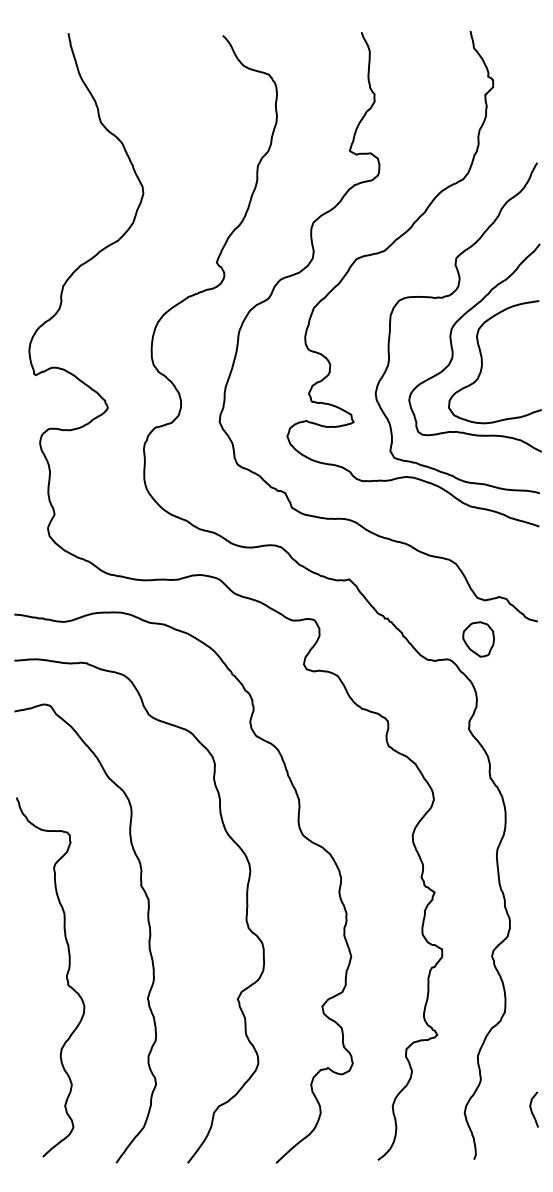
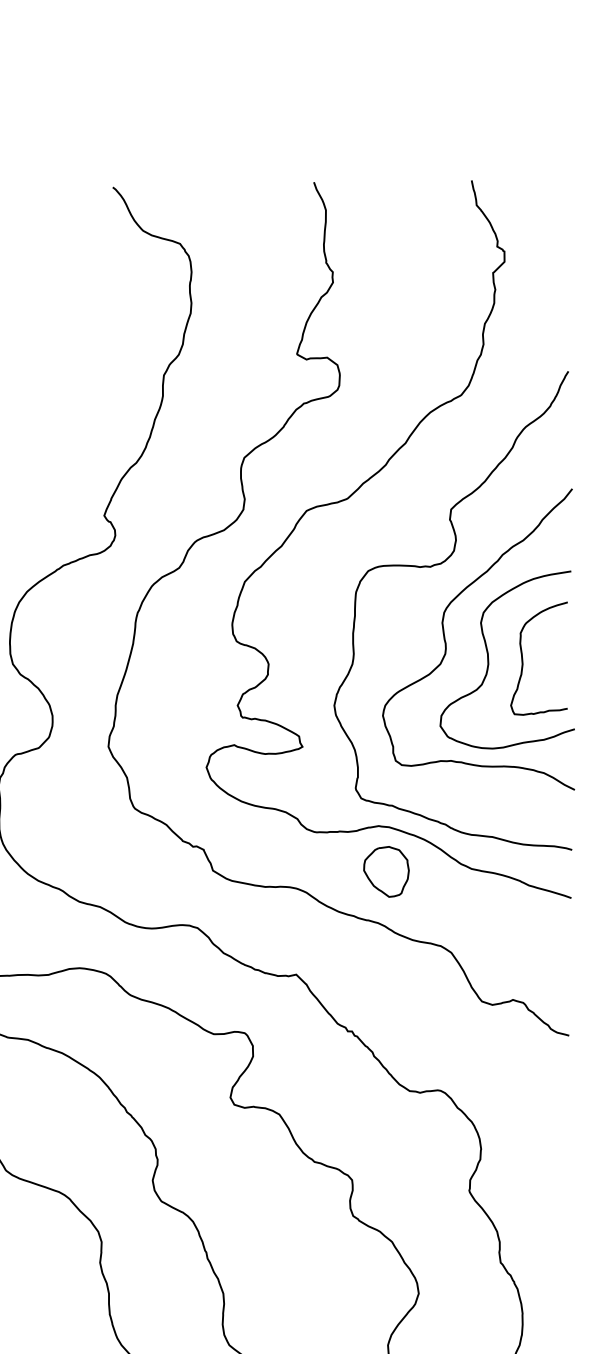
curve: (506, 360) -> (523, 657), added
part: (478, 639) -> (386, 871), moved

